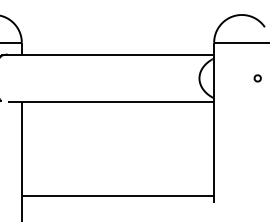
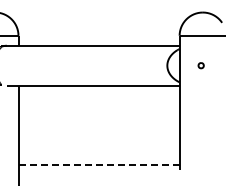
part: (256, 78) -> (200, 65), moved
line: (118, 196) -> (99, 164), solid -> dashed

